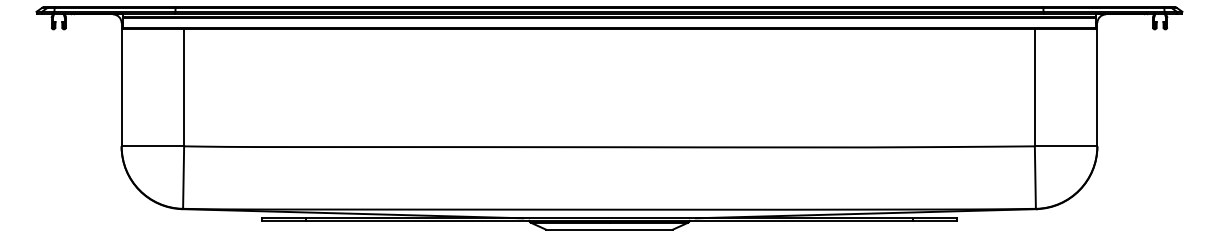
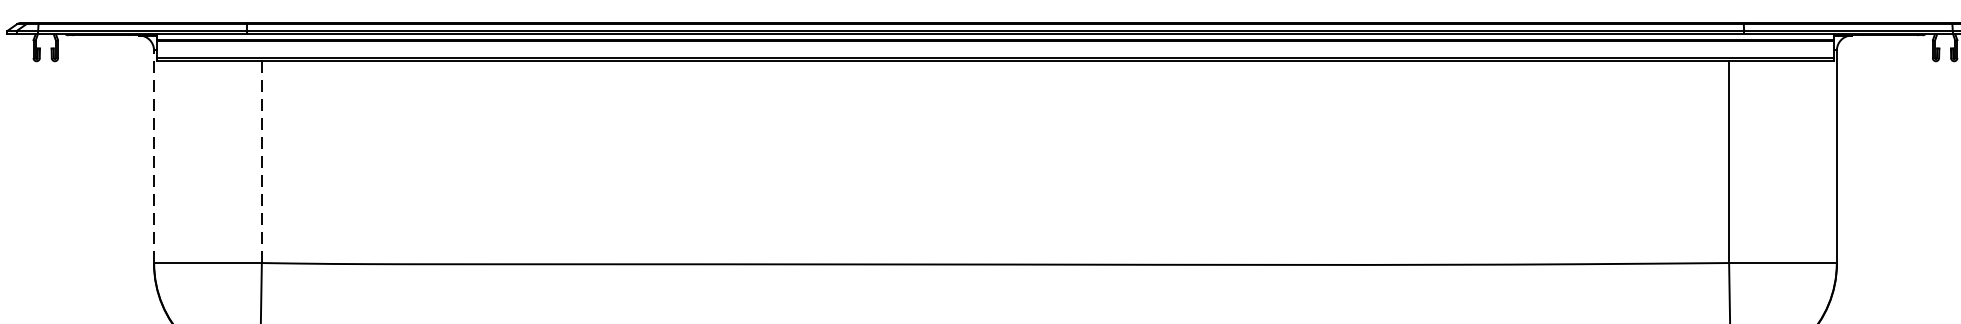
line: (121, 84) -> (153, 156), solid -> dashed
line: (184, 88) -> (262, 163), solid -> dashed

